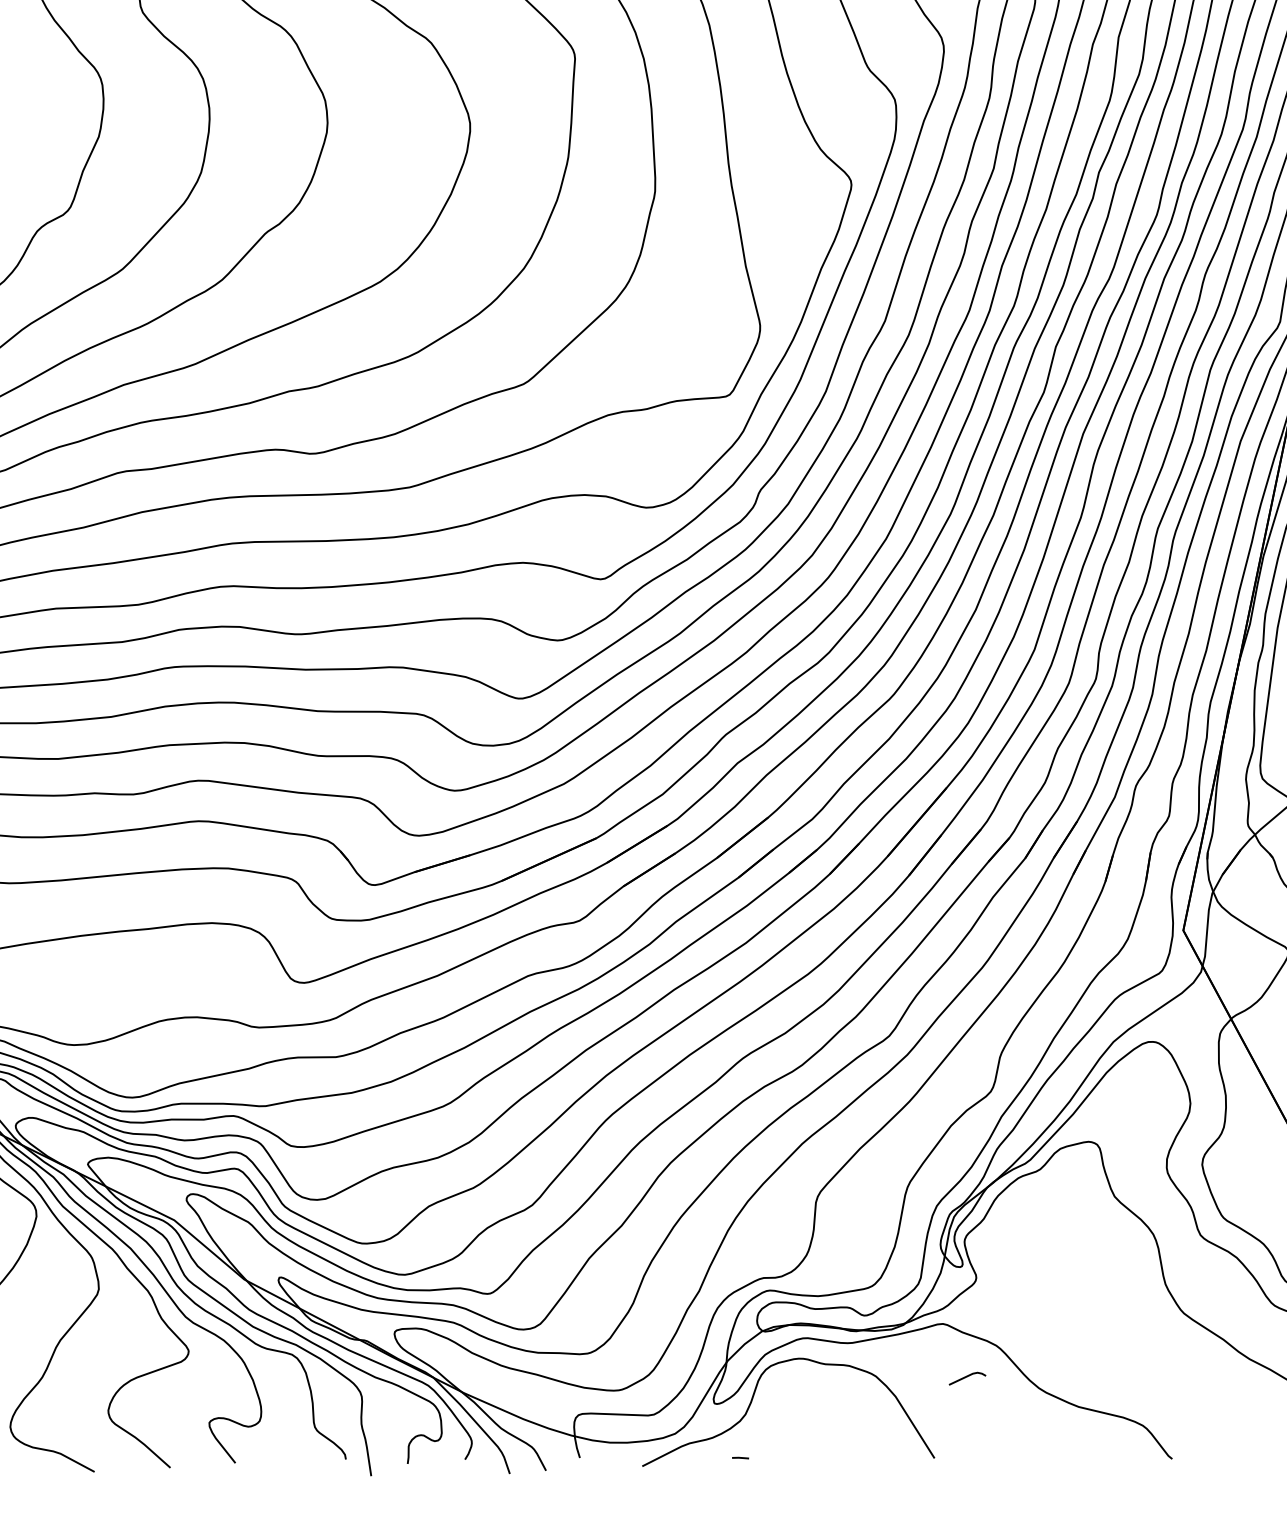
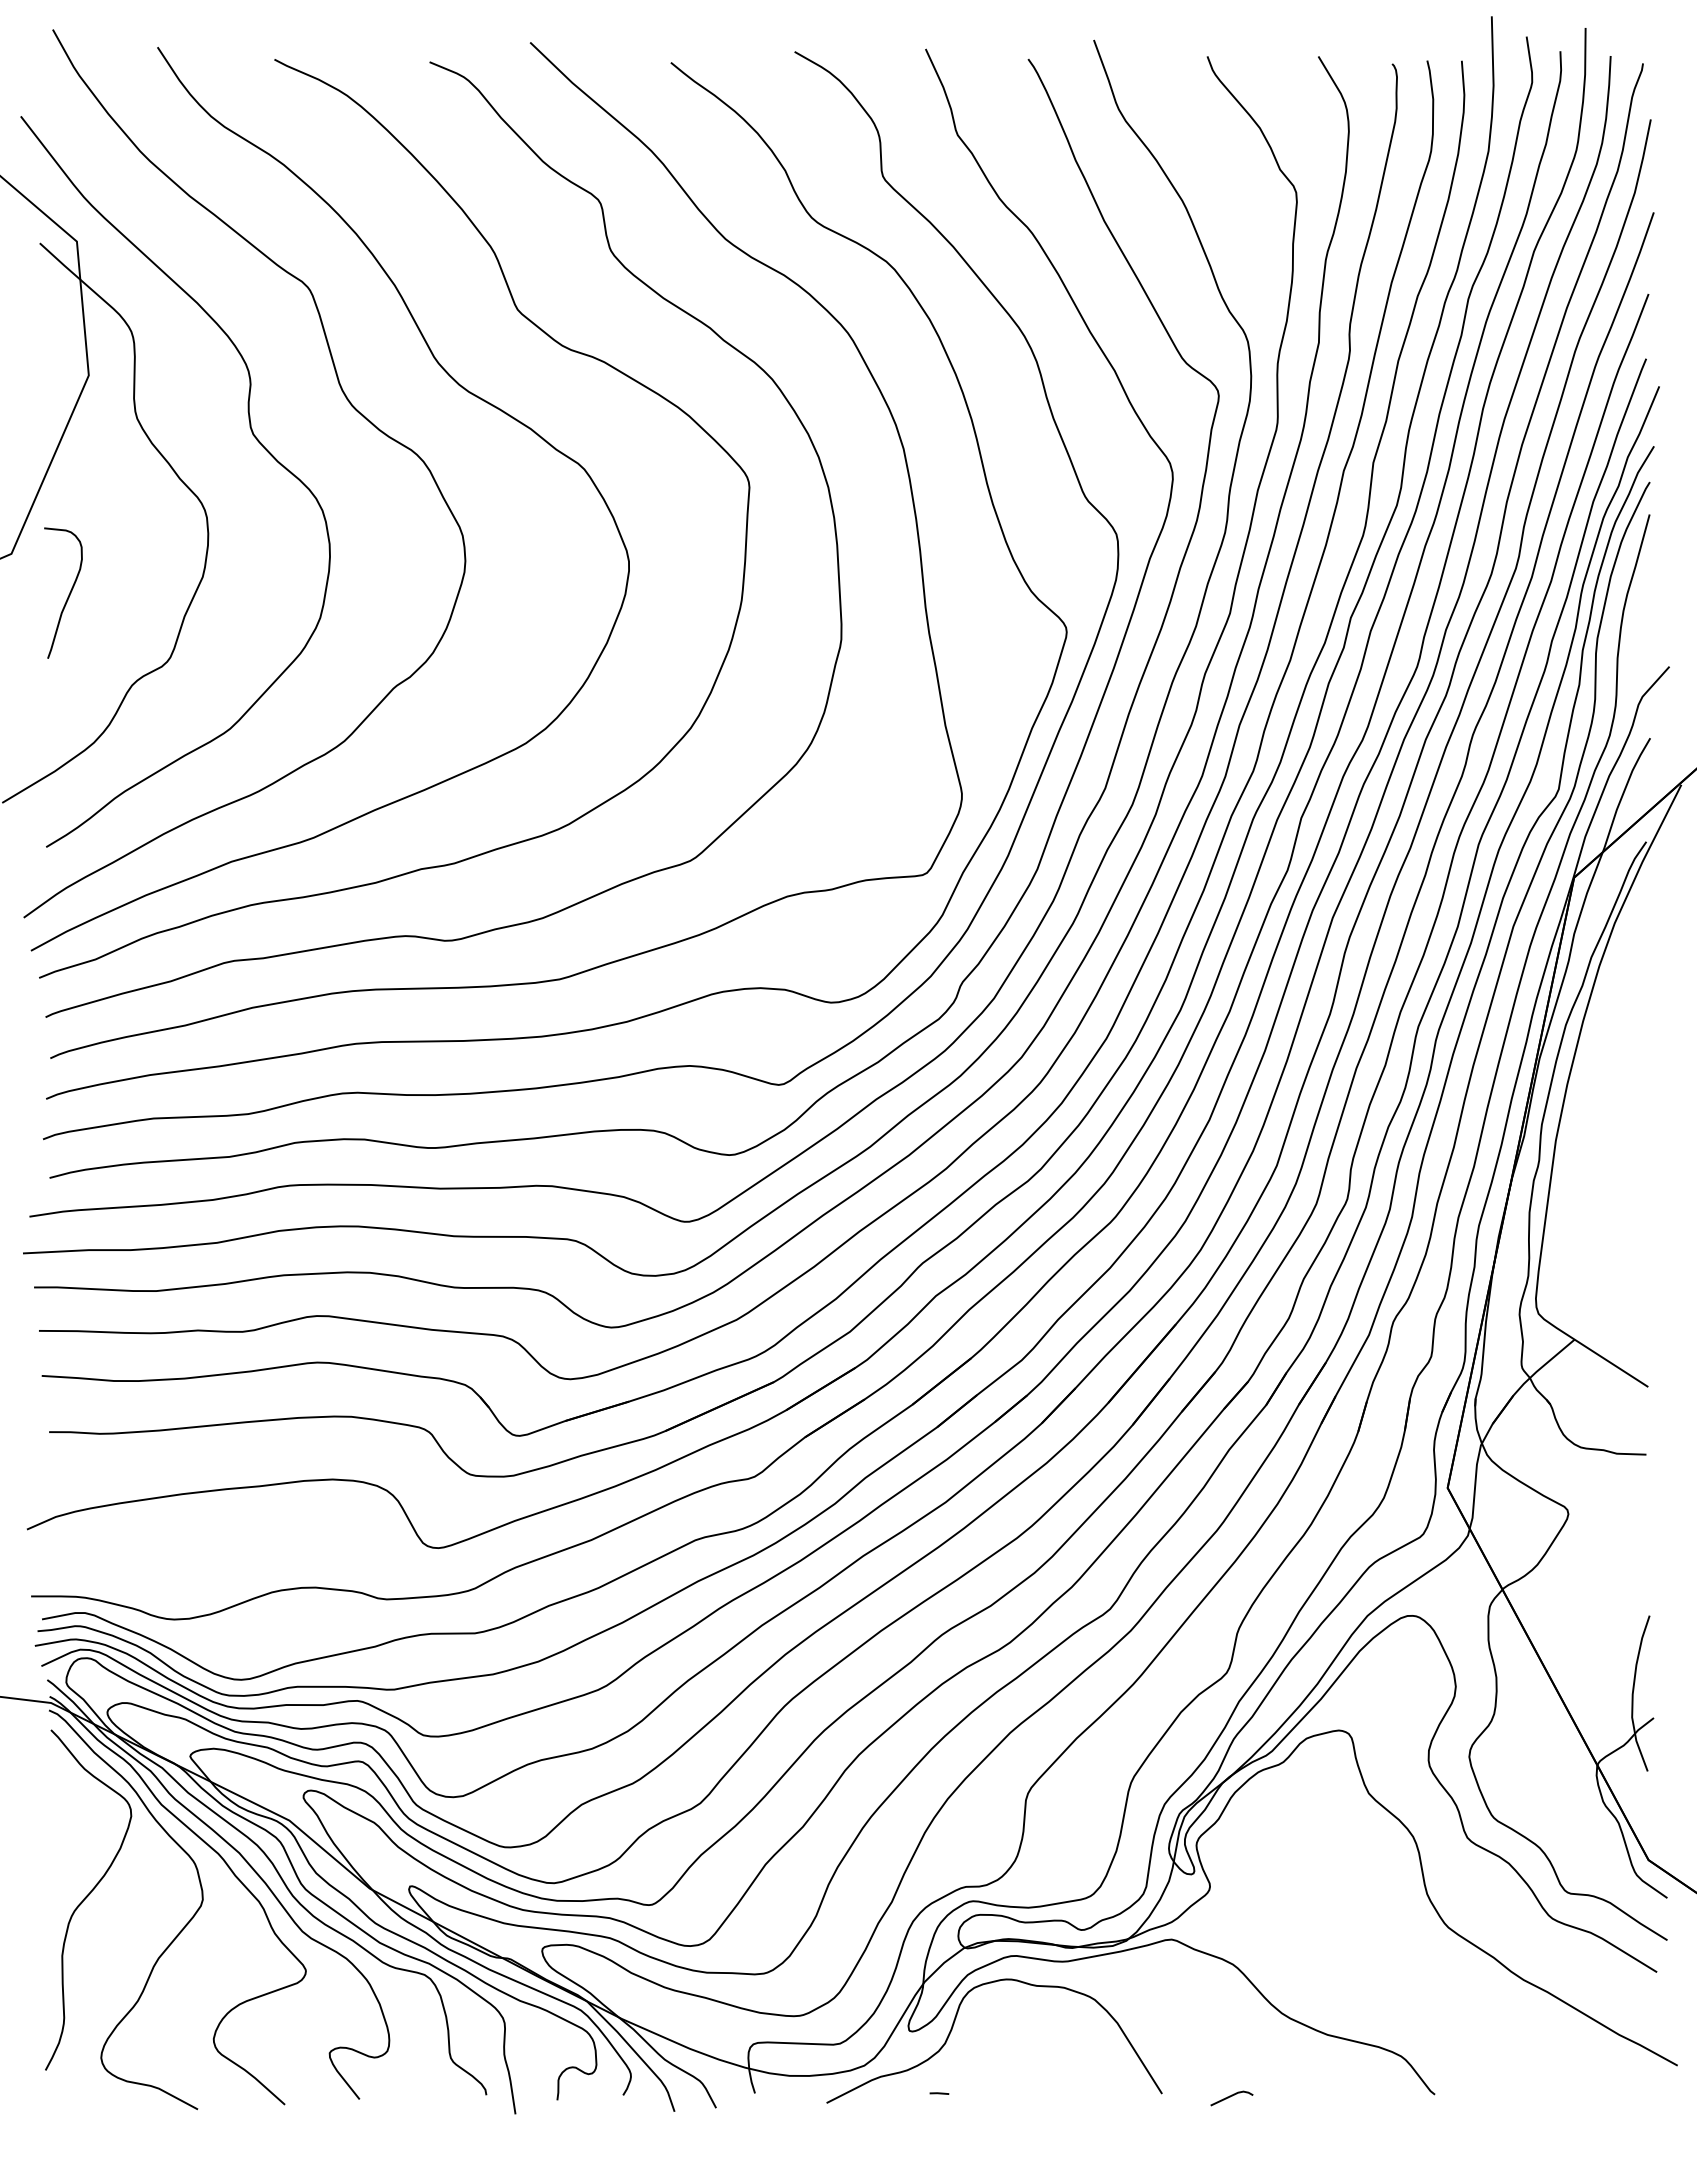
line: (966, 1377) -> (1230, 2097), moved

